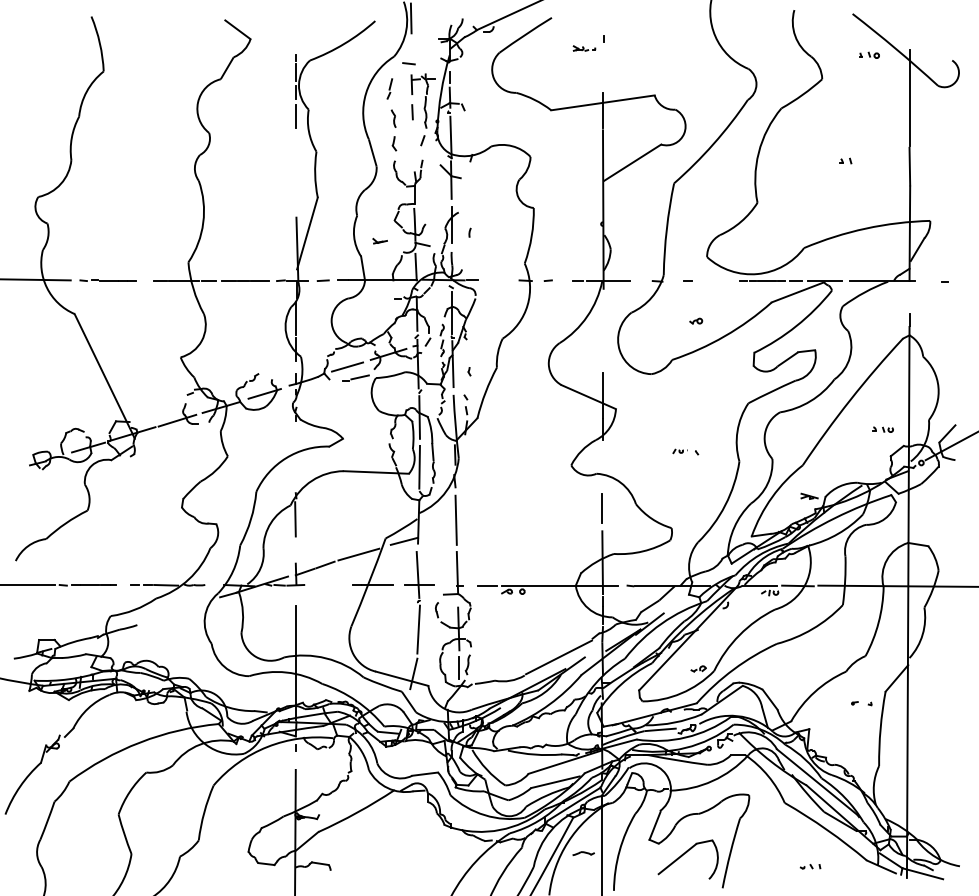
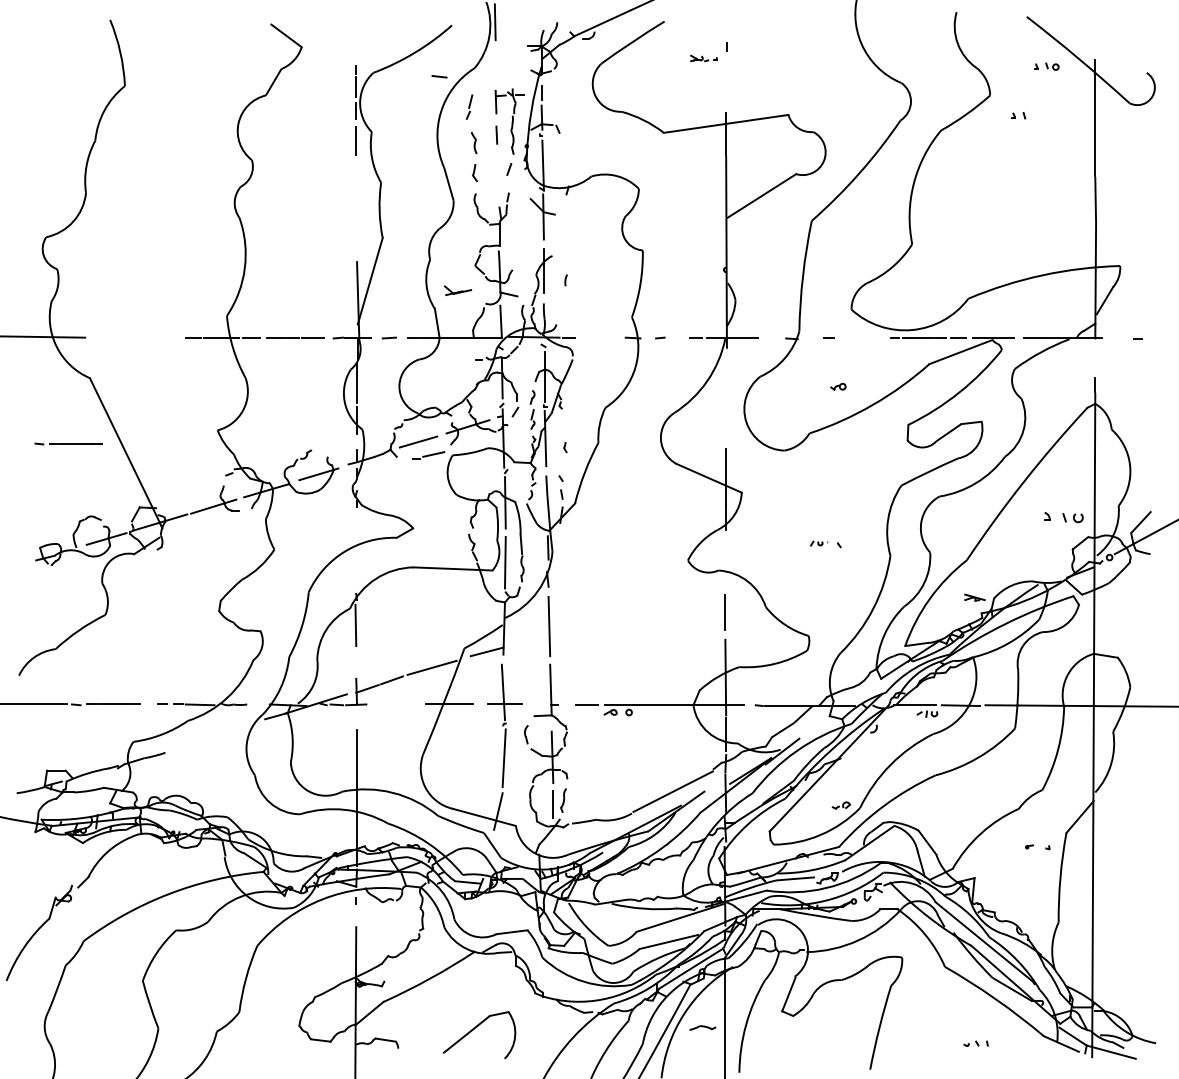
line: (408, 63) -> (438, 76), moved
part: (845, 160) -> (1018, 115), moved
part: (379, 240) -> (457, 289), size x1.6
line: (107, 280) -> (68, 443), moved
part: (882, 429) -> (1062, 517), size x1.6
part: (687, 859) -> (478, 1035), moved

